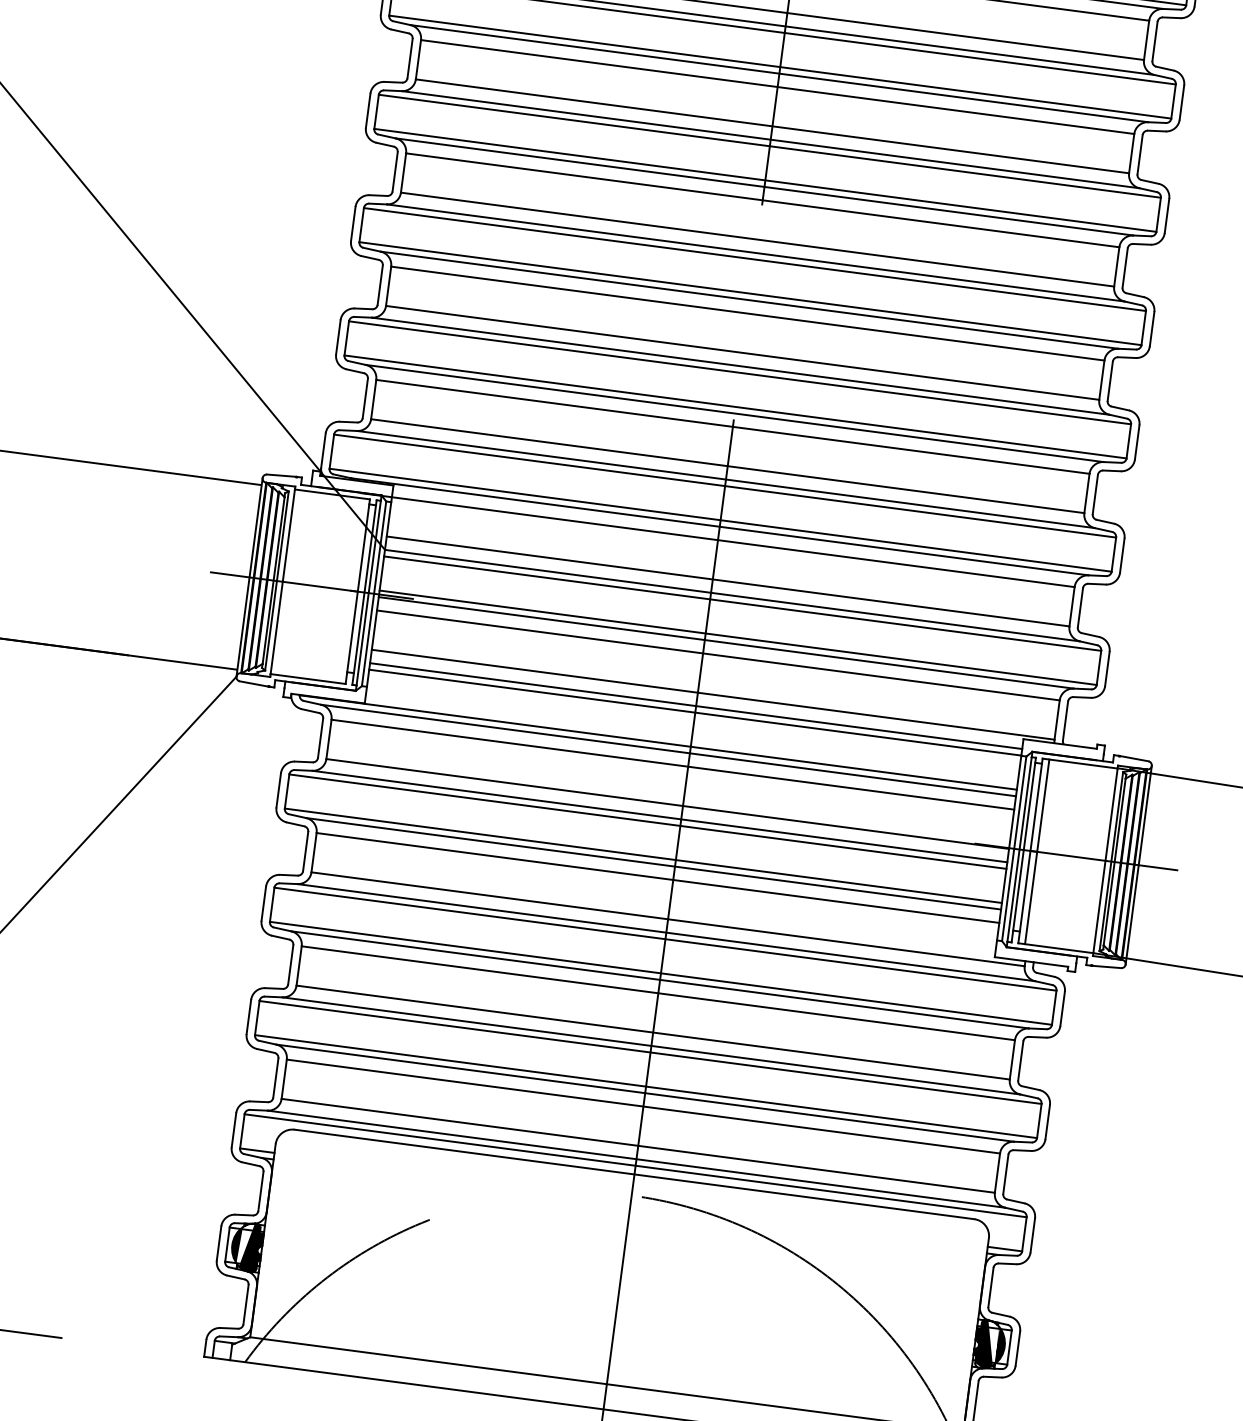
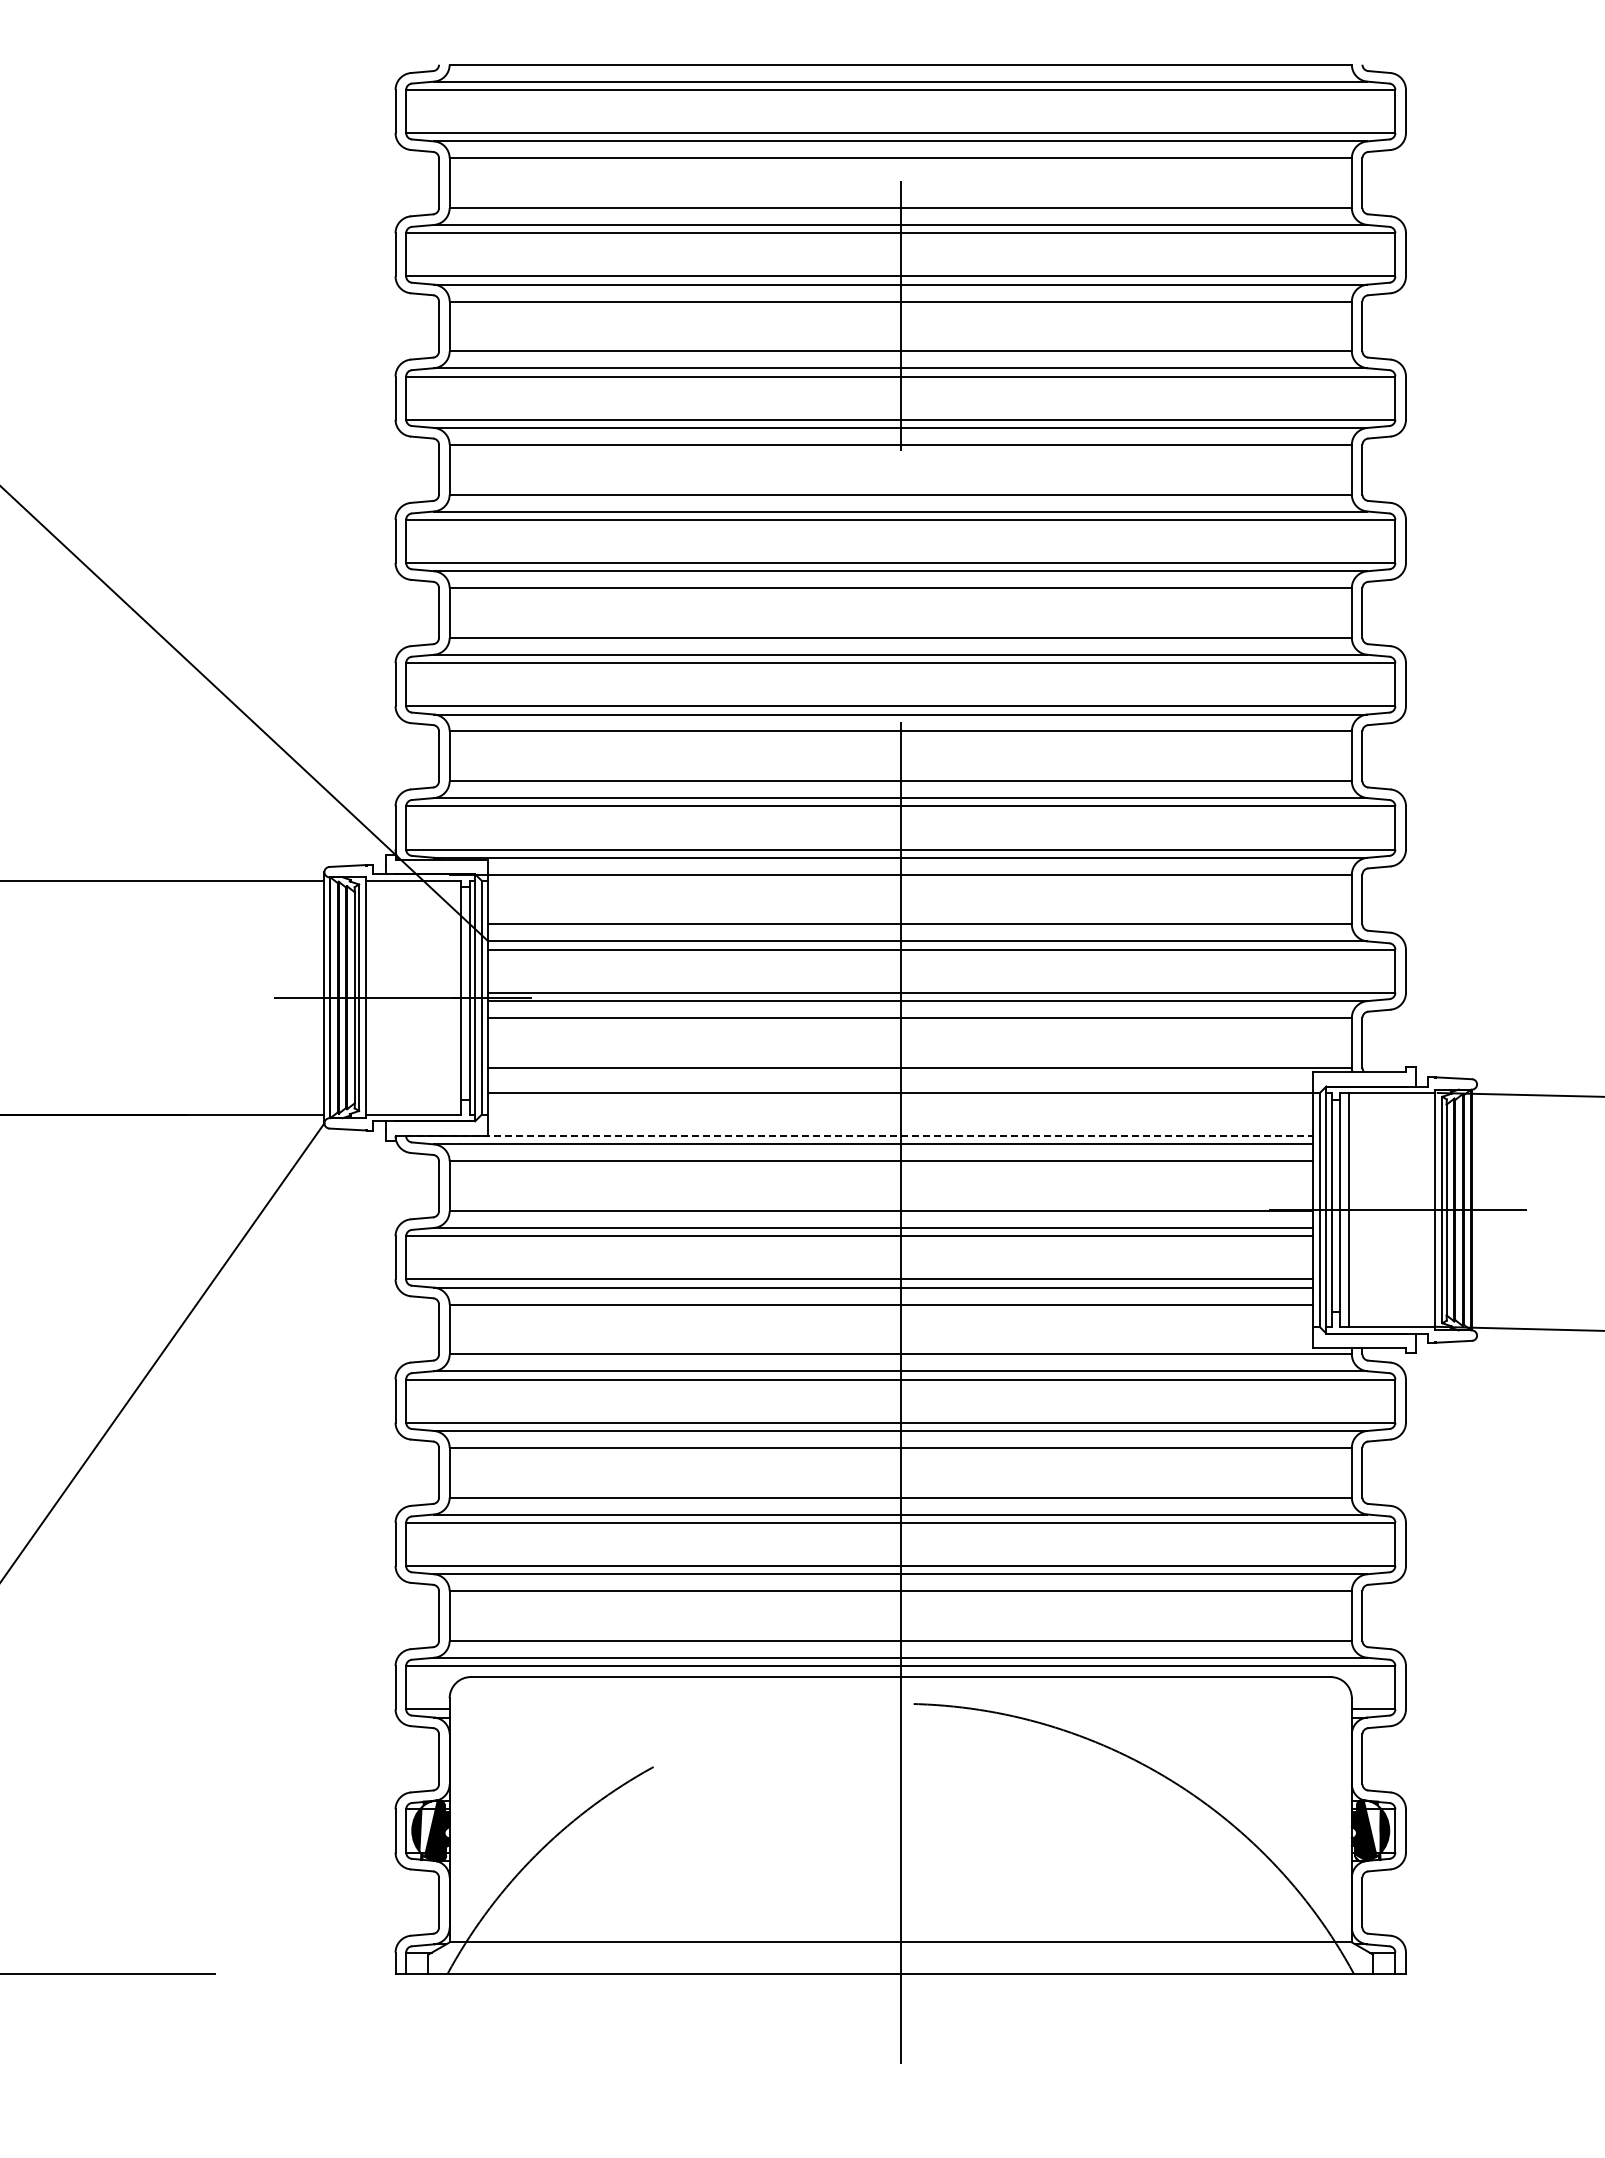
line: (695, 705) -> (900, 1084), removed
line: (658, 742) -> (859, 1136), solid -> dashed
line: (1139, 864) -> (1477, 1209), removed

